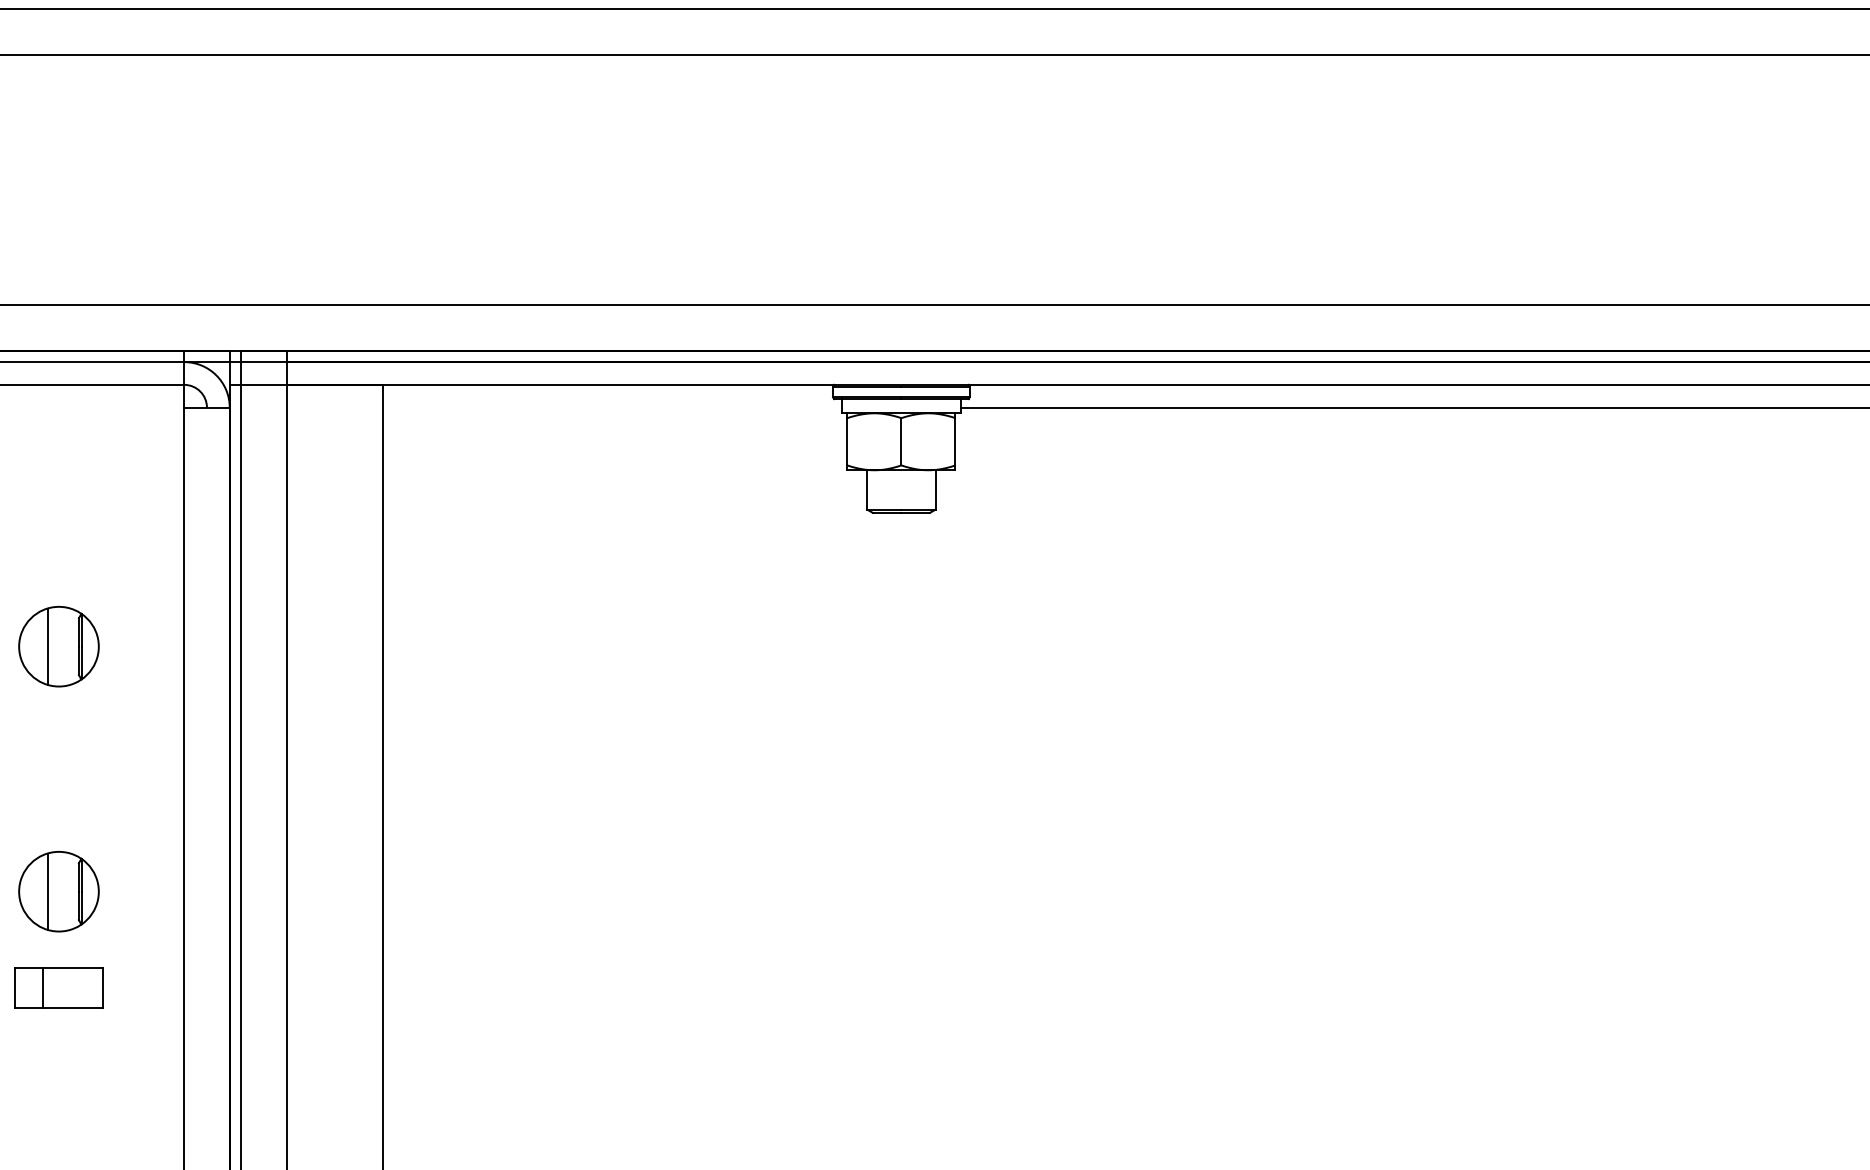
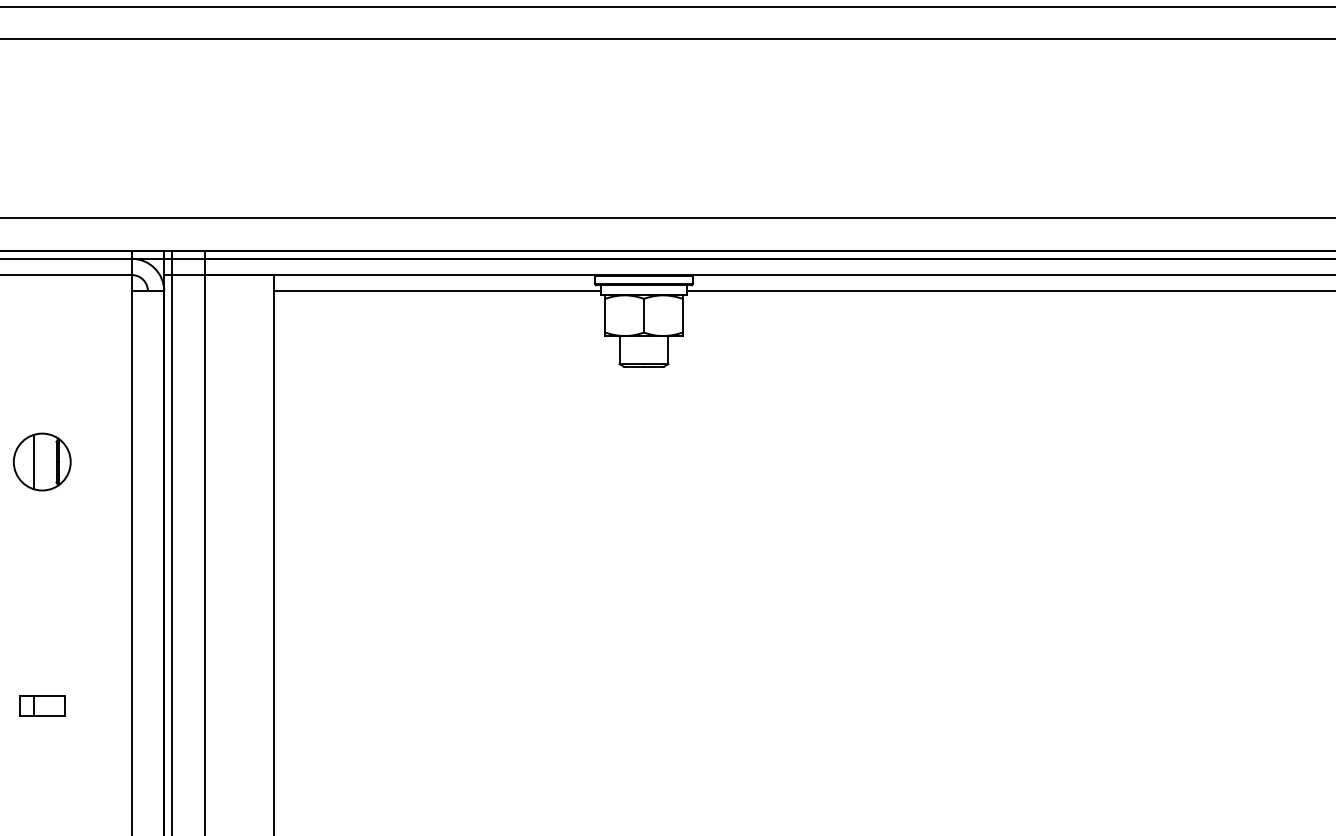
line: (612, 407) -> (437, 291), added
part: (57, 890) -> (41, 636), removed
part: (59, 987) -> (42, 705), size x0.71

